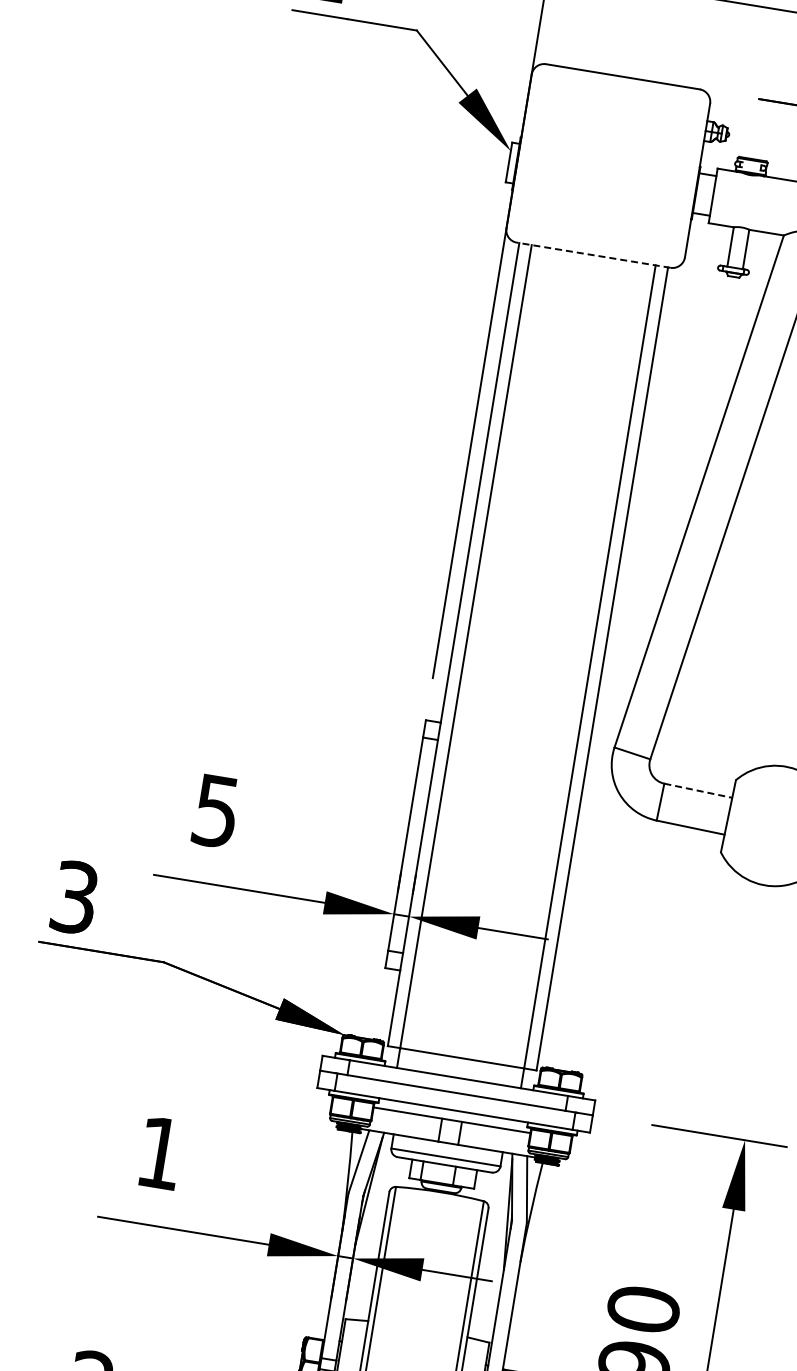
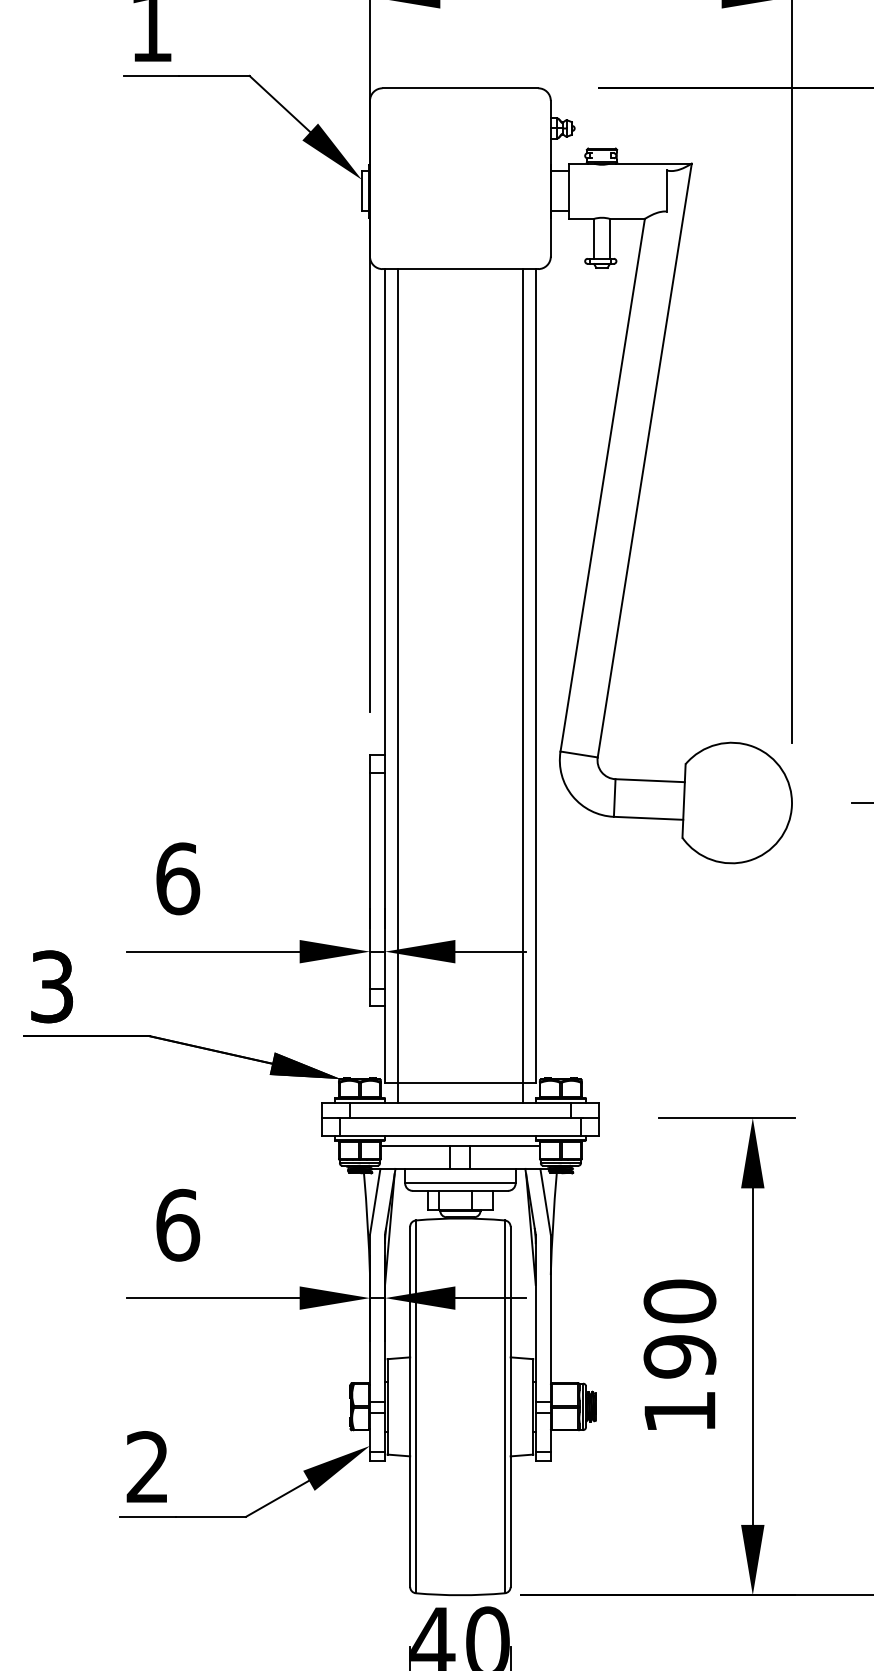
line: (593, 255) -> (460, 269), dashed -> solid
line: (698, 790) -> (650, 780), dashed -> solid
text: (217, 811) -> (178, 878), 5 -> 6
text: (161, 1152) -> (178, 1224), 1 -> 6

